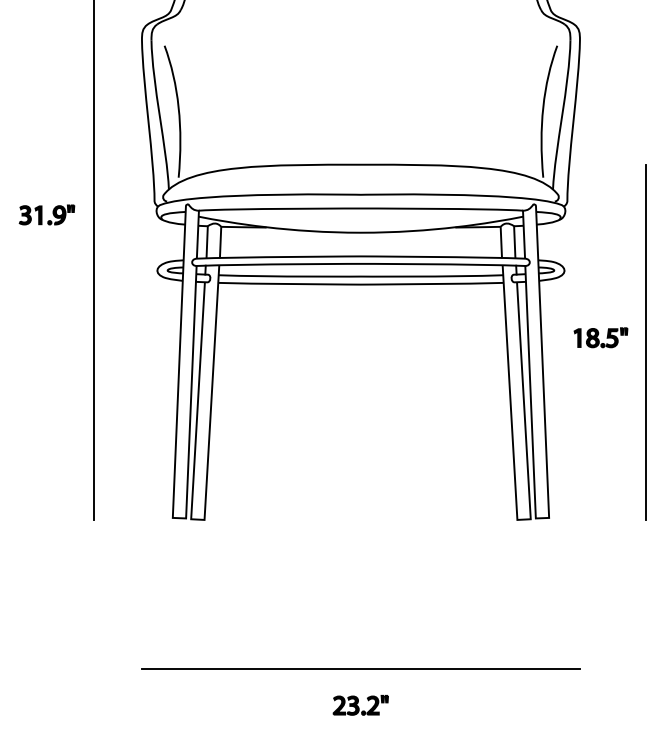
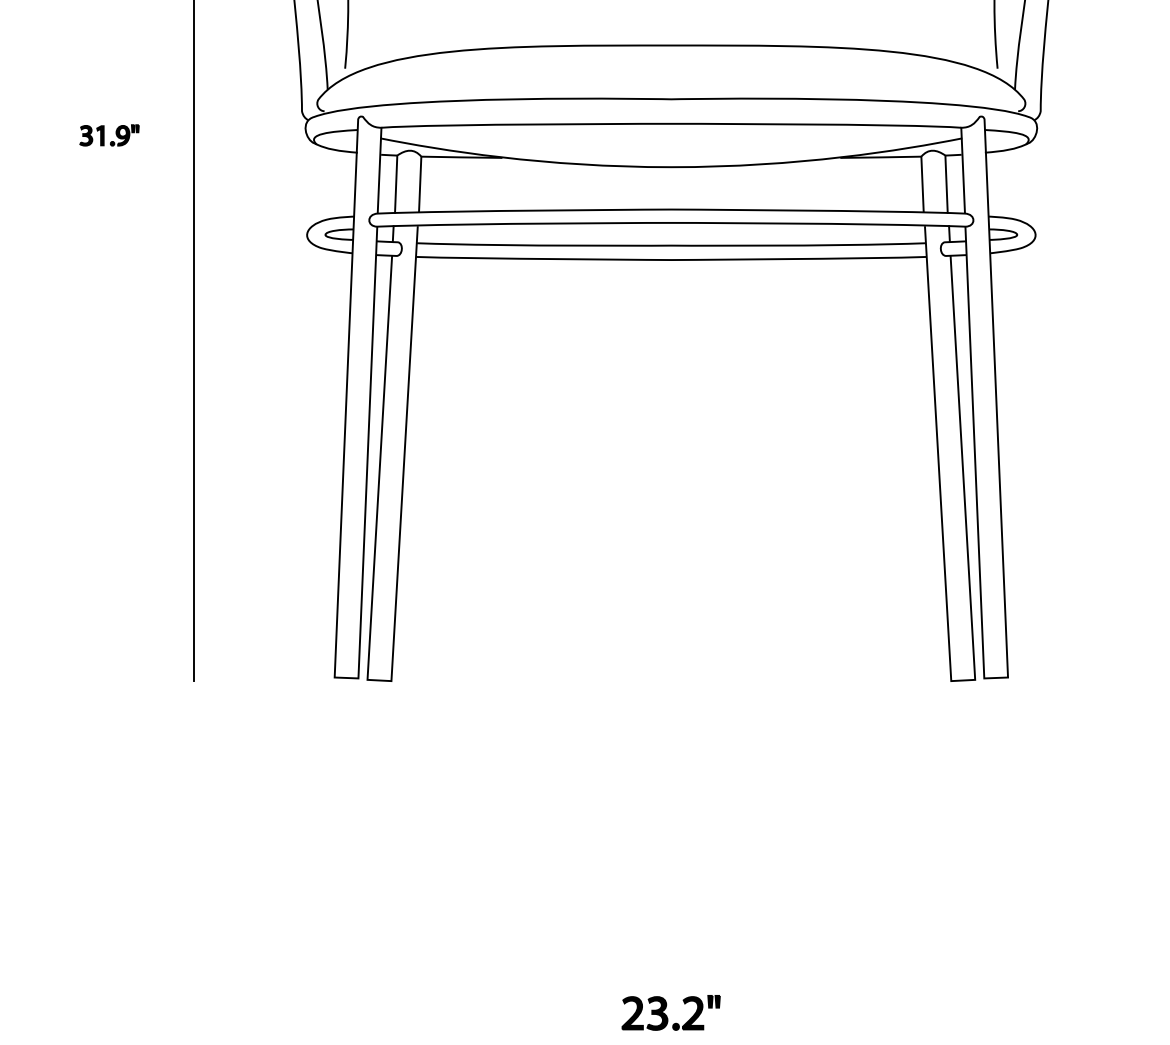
part: (46, 214) -> (108, 134), size x0.6
part: (600, 337) -> (1099, 354), removed
line: (360, 668) -> (670, 946), removed

